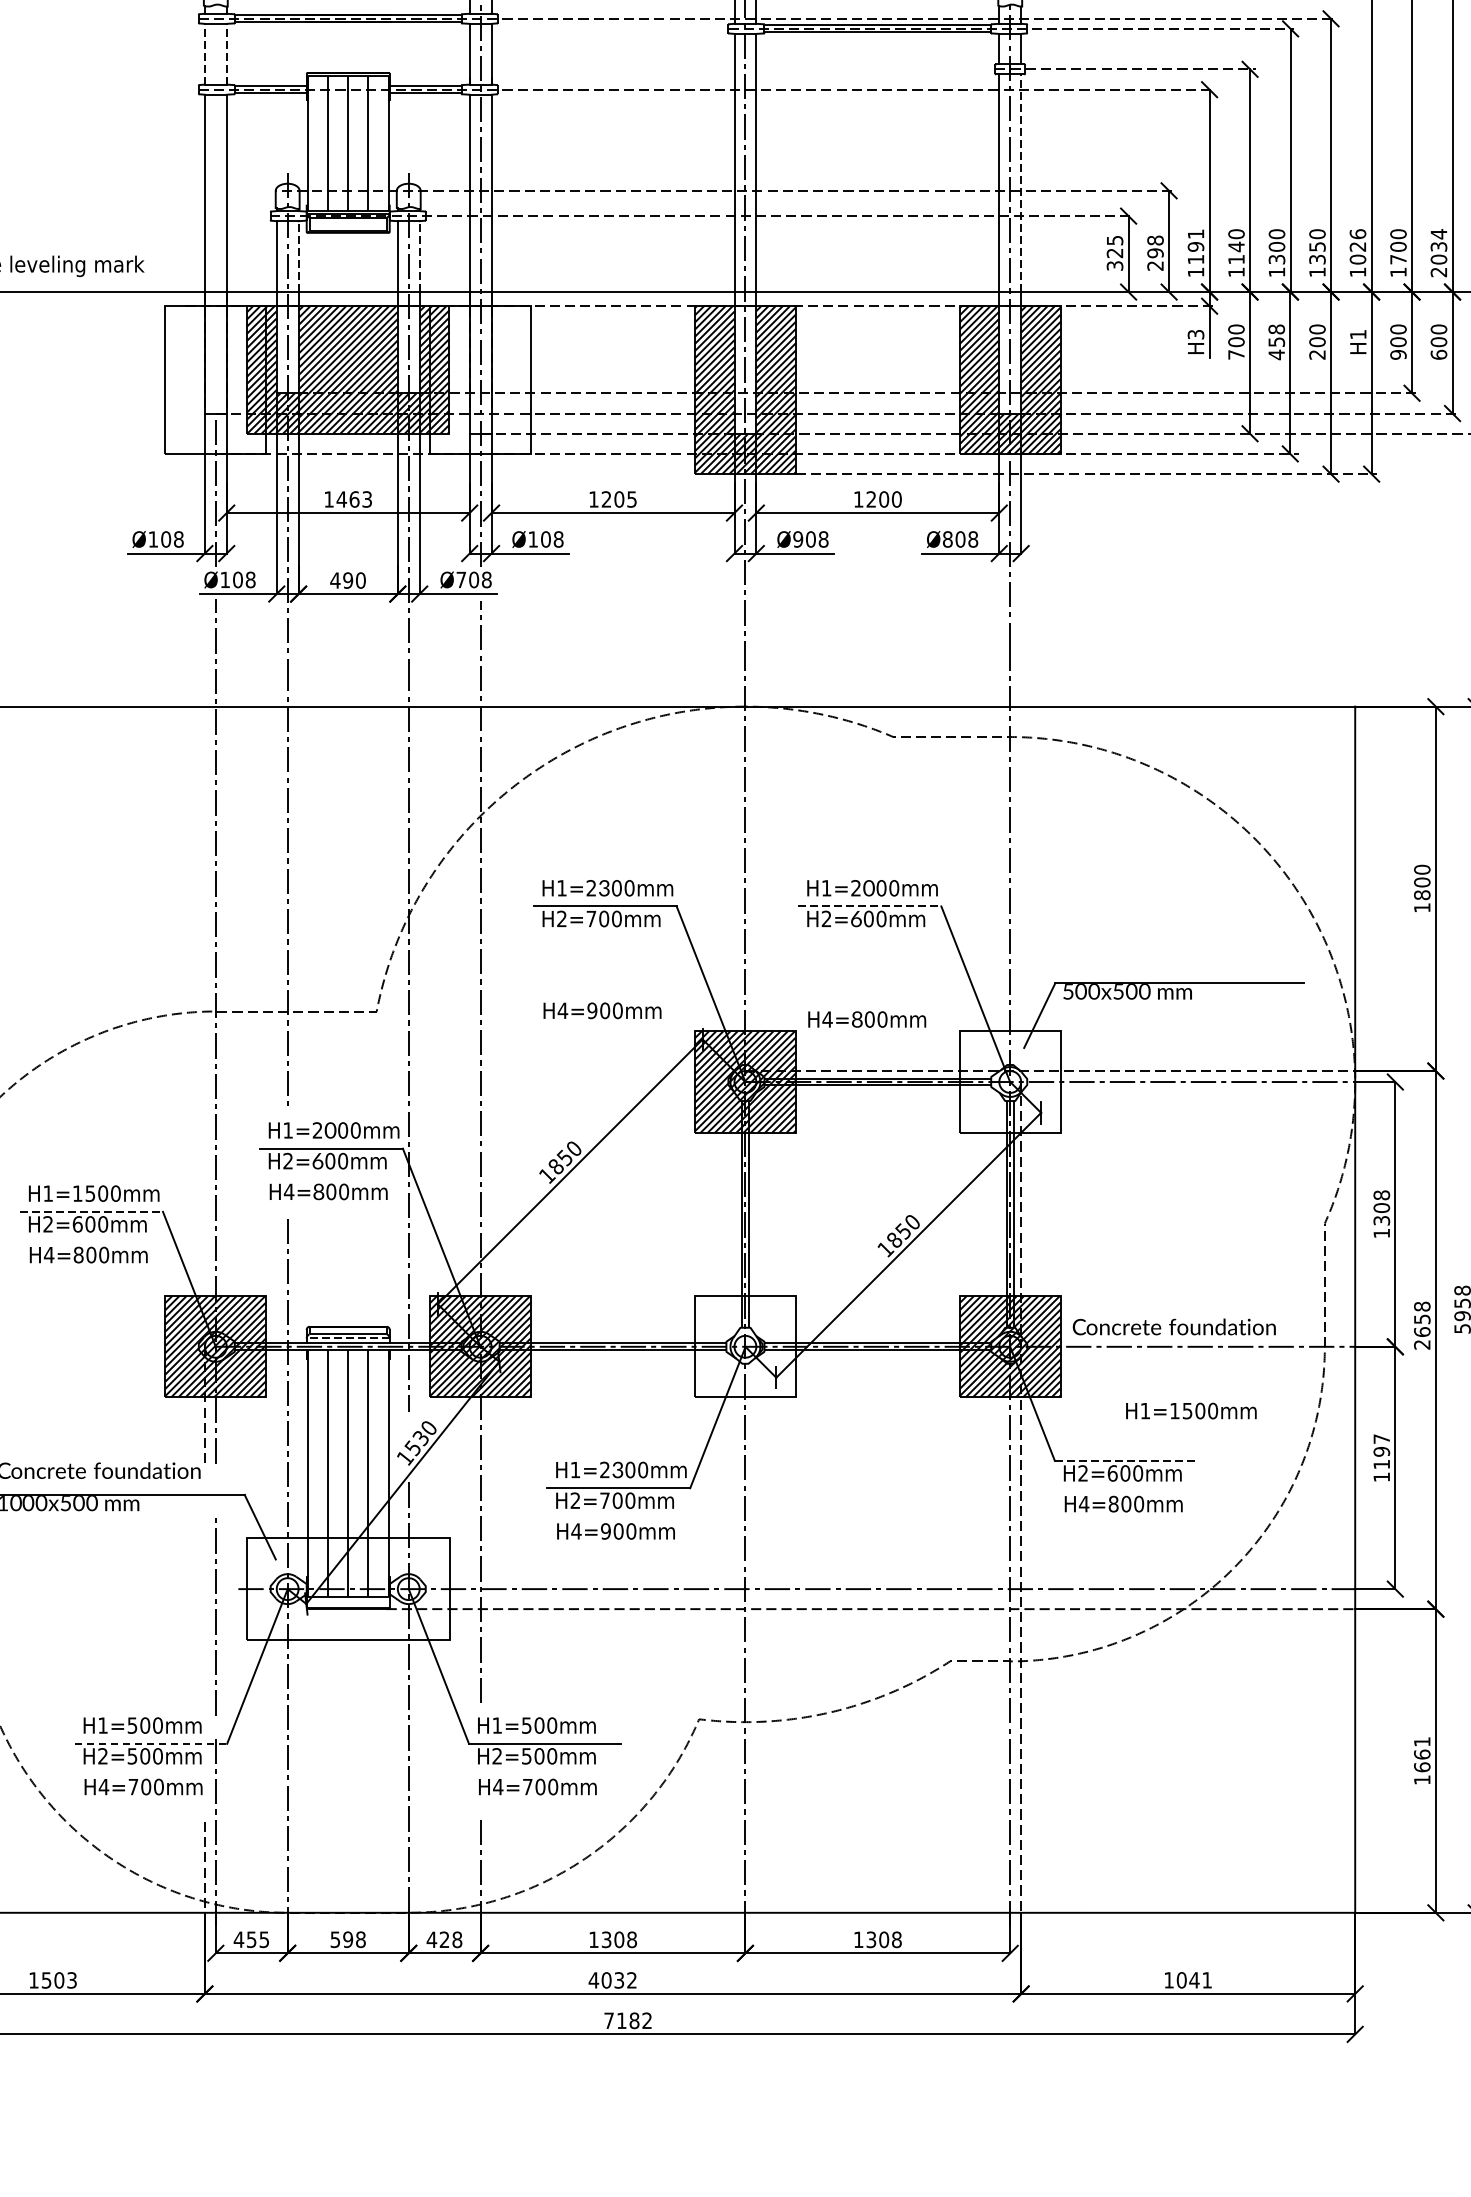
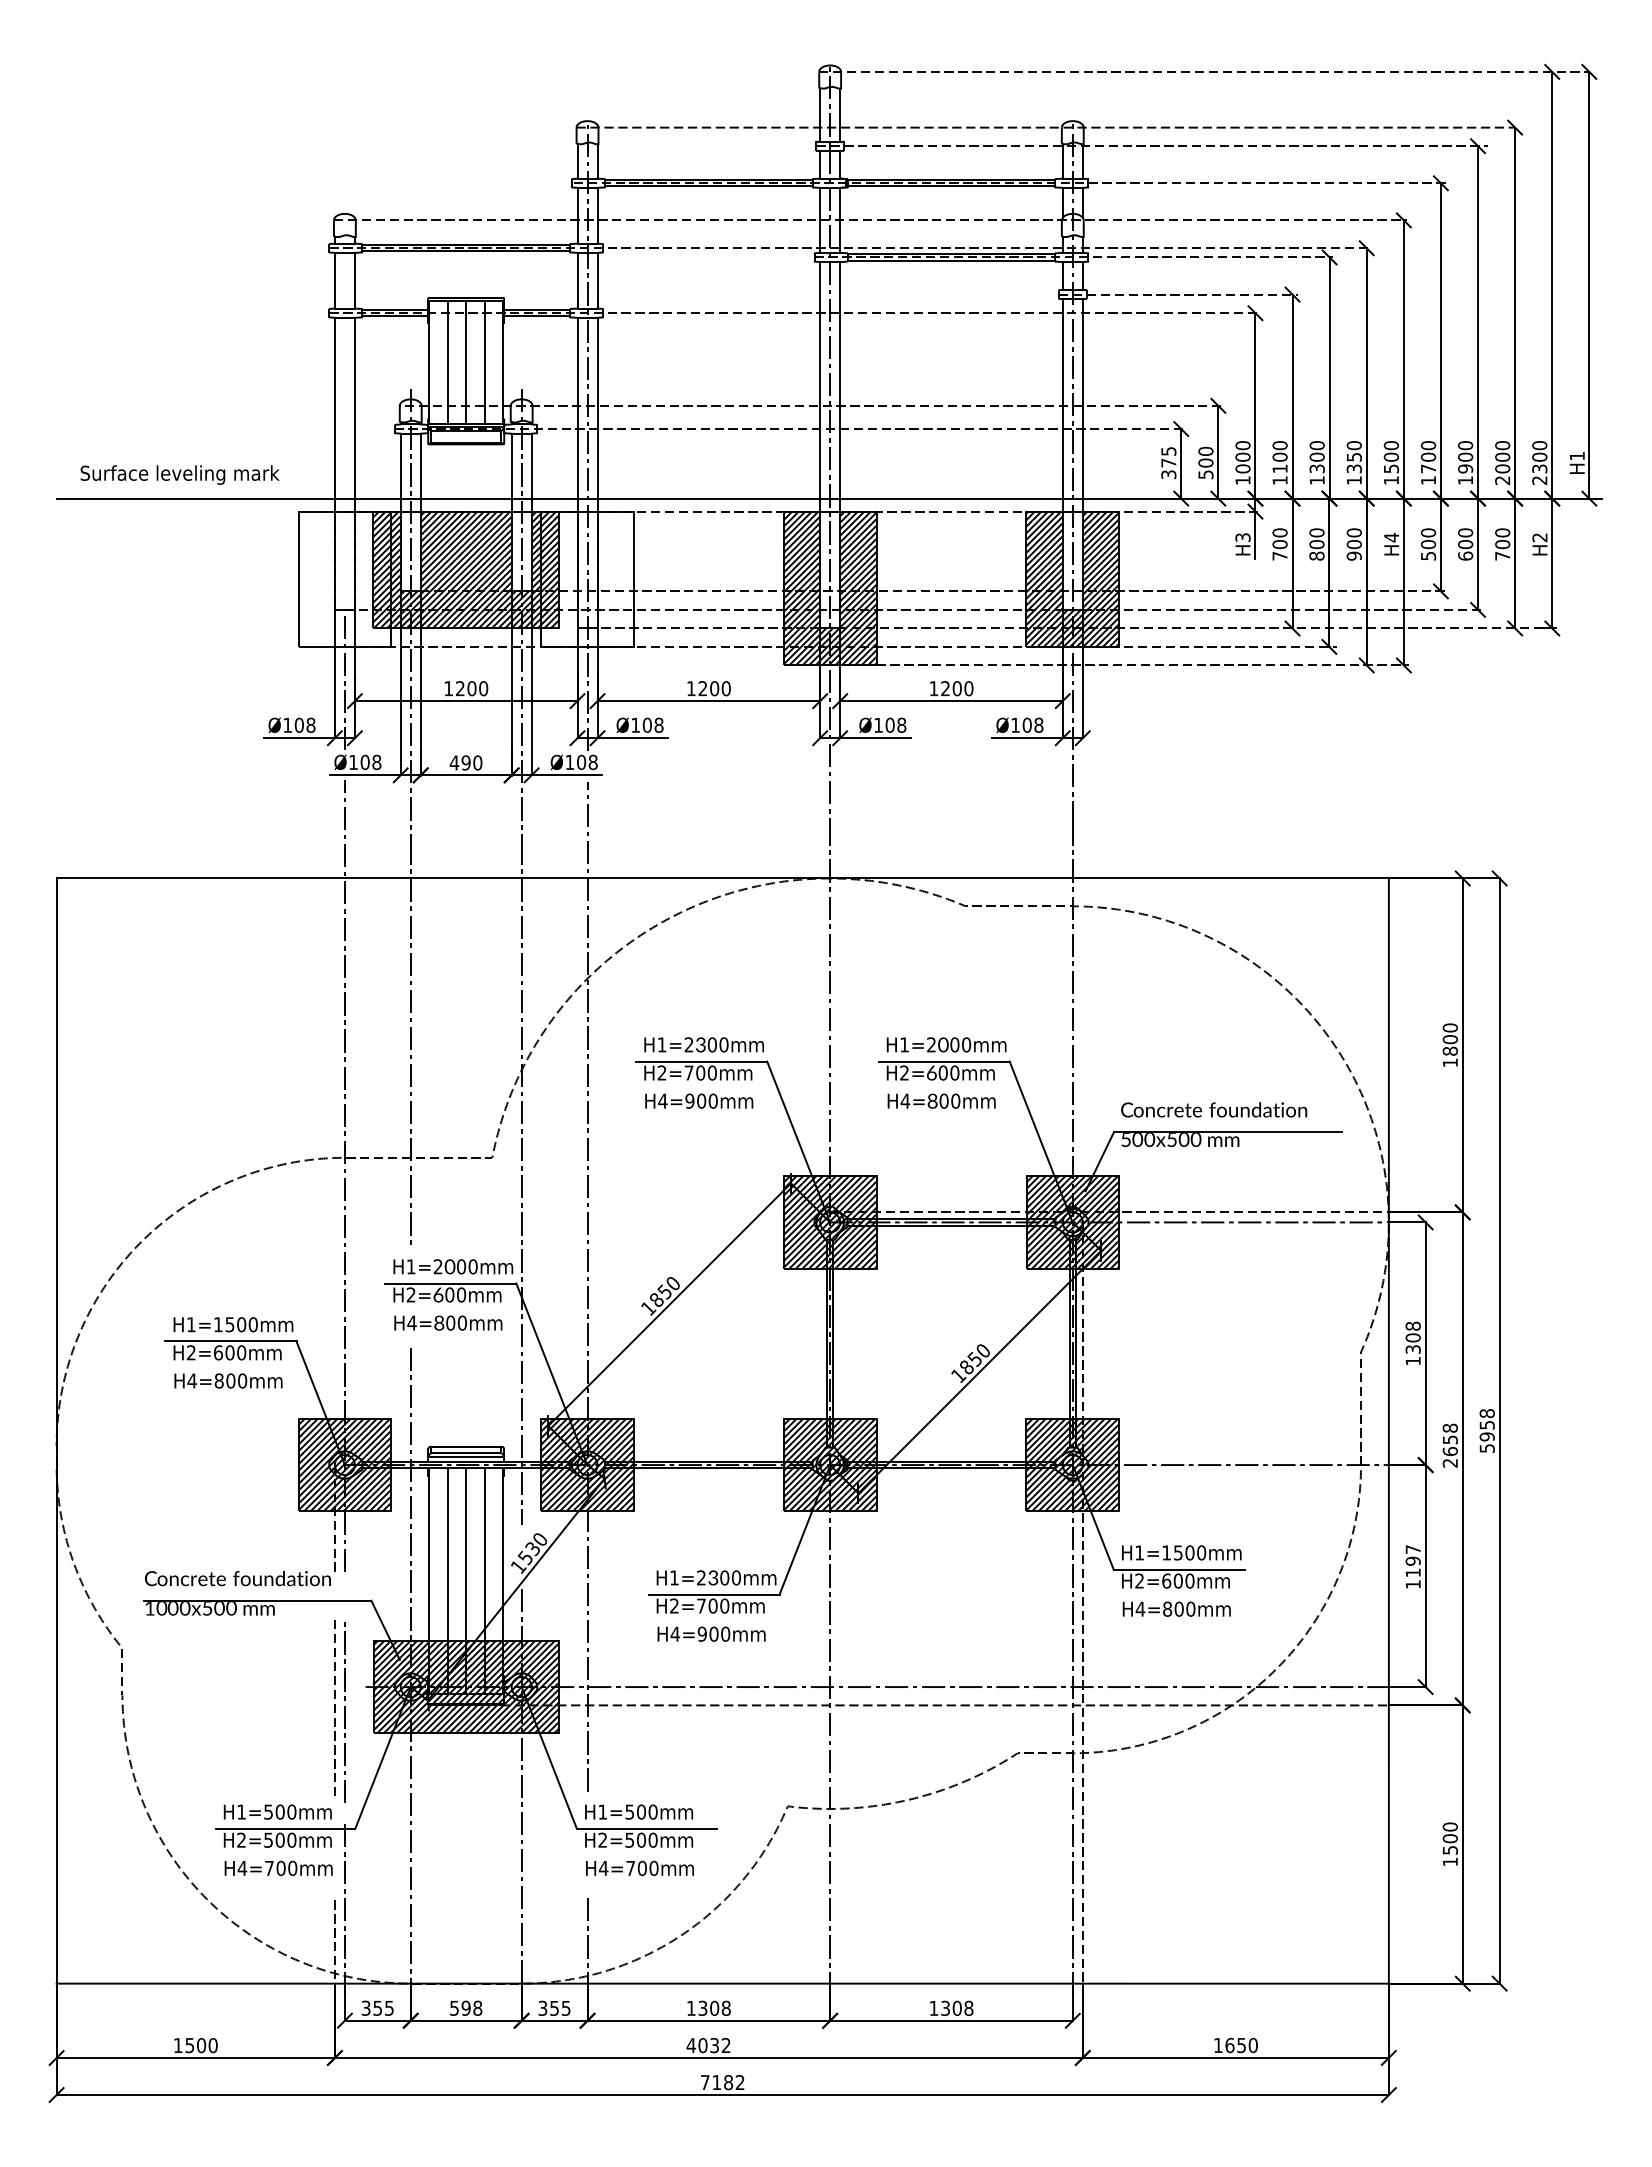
line: (204, 53) -> (334, 280), dashed -> solid
line: (226, 53) -> (354, 280), dashed -> solid
line: (1020, 182) -> (1082, 398), dashed -> solid
text: (1195, 247) -> (1242, 457), 1191 -> 1000
text: (1235, 247) -> (1279, 457), 1140 -> 1100
text: (1358, 247) -> (1391, 457), 1026 -> 1500
text: (1114, 252) -> (1168, 462), 325 -> 375
text: (1155, 252) -> (1205, 462), 298 -> 500
text: (1438, 252) -> (1465, 462), 2034 -> 1900
line: (298, 255) -> (420, 465), dashed -> solid
line: (419, 255) -> (531, 465), dashed -> solid
text: (1358, 334) -> (1391, 537), H1 -> H4
text: (1276, 342) -> (1316, 544), 458 -> 800
text: (1316, 354) -> (1353, 555), 200 -> 900
text: (1397, 354) -> (1427, 555), 900 -> 500
text: (353, 499) -> (471, 688), 1463 -> 1200
text: (631, 499) -> (725, 688), 1205 -> 1200
text: (798, 538) -> (878, 724), Ø908 -> Ø108
text: (947, 538) -> (1015, 724), Ø808 -> Ø108
text: (460, 580) -> (569, 762), Ø708 -> Ø108
line: (870, 906) -> (944, 1061), dashed -> solid
text: (602, 1010) -> (699, 1100), moved
text: (866, 1018) -> (941, 1100), moved
hatch: (1009, 1082) -> (1072, 1222), added
line: (90, 1211) -> (230, 1341), dashed -> solid
text: (1174, 1326) -> (1214, 1109), moved
line: (347, 1338) -> (465, 1457), dashed -> solid
hatch: (744, 1346) -> (829, 1464), added
text: (1191, 1410) -> (1181, 1552), moved
line: (1126, 1460) -> (1179, 1569), dashed -> solid
hatch: (348, 1588) -> (466, 1686), added
line: (204, 1611) -> (334, 1707), added
line: (150, 1743) -> (285, 1828), dashed -> solid
text: (1421, 1754) -> (1449, 1838), 1661 -> 1500
text: (238, 1938) -> (365, 2007), 455 -> 355
text: (444, 1939) -> (554, 2008), 428 -> 355
text: (71, 1980) -> (212, 2045), 1503 -> 1500
text: (1194, 1980) -> (1241, 2045), 1041 -> 1650

